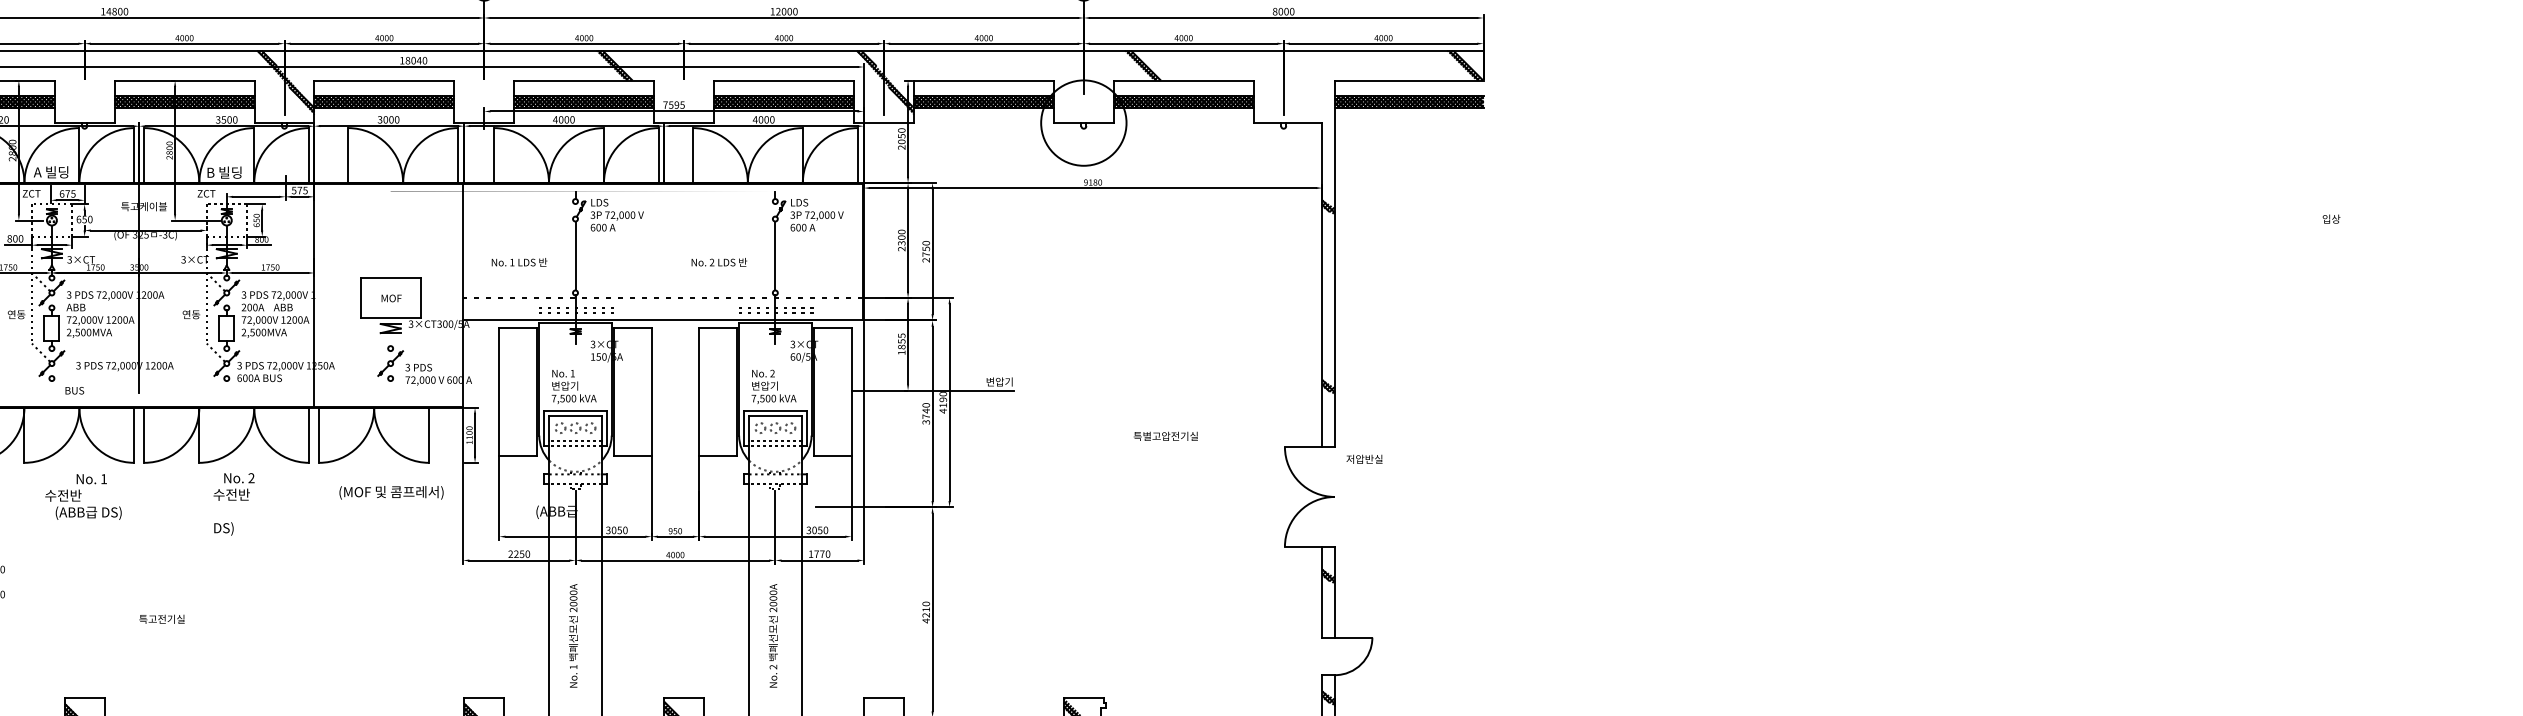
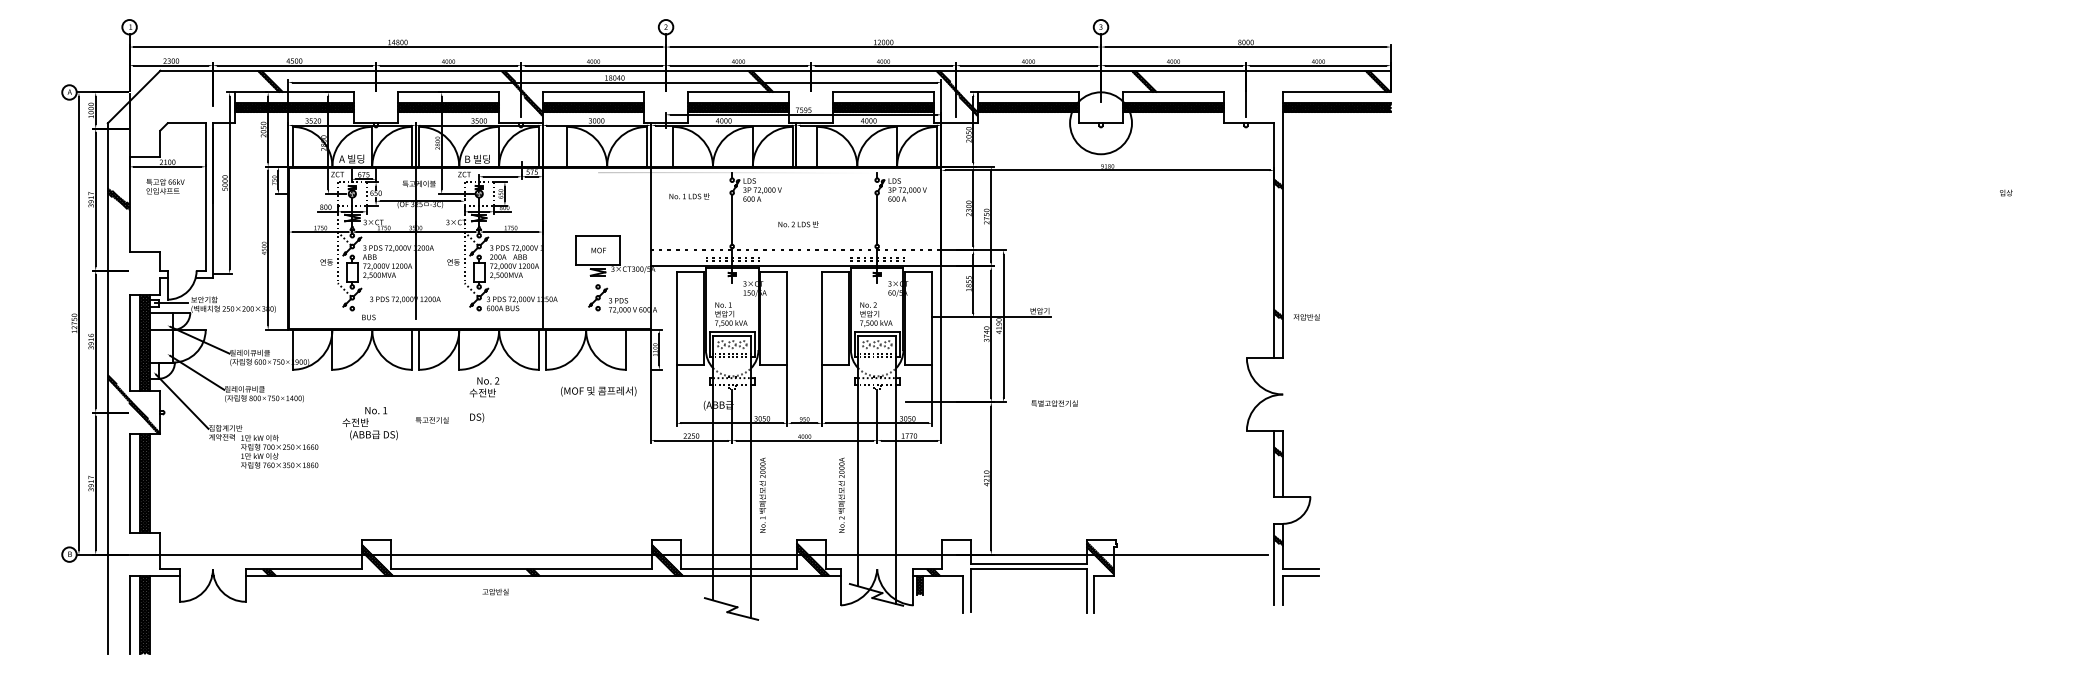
text: (519, 262) -> (689, 196), moved
text: (719, 262) -> (798, 224), moved
text: (1165, 436) -> (1054, 403), moved
text: (1364, 459) -> (1306, 317), moved
text: (82, 496) -> (369, 423), moved
text: (161, 619) -> (431, 420), moved
text: (573, 634) -> (762, 494), moved
text: (773, 634) -> (841, 494), moved

